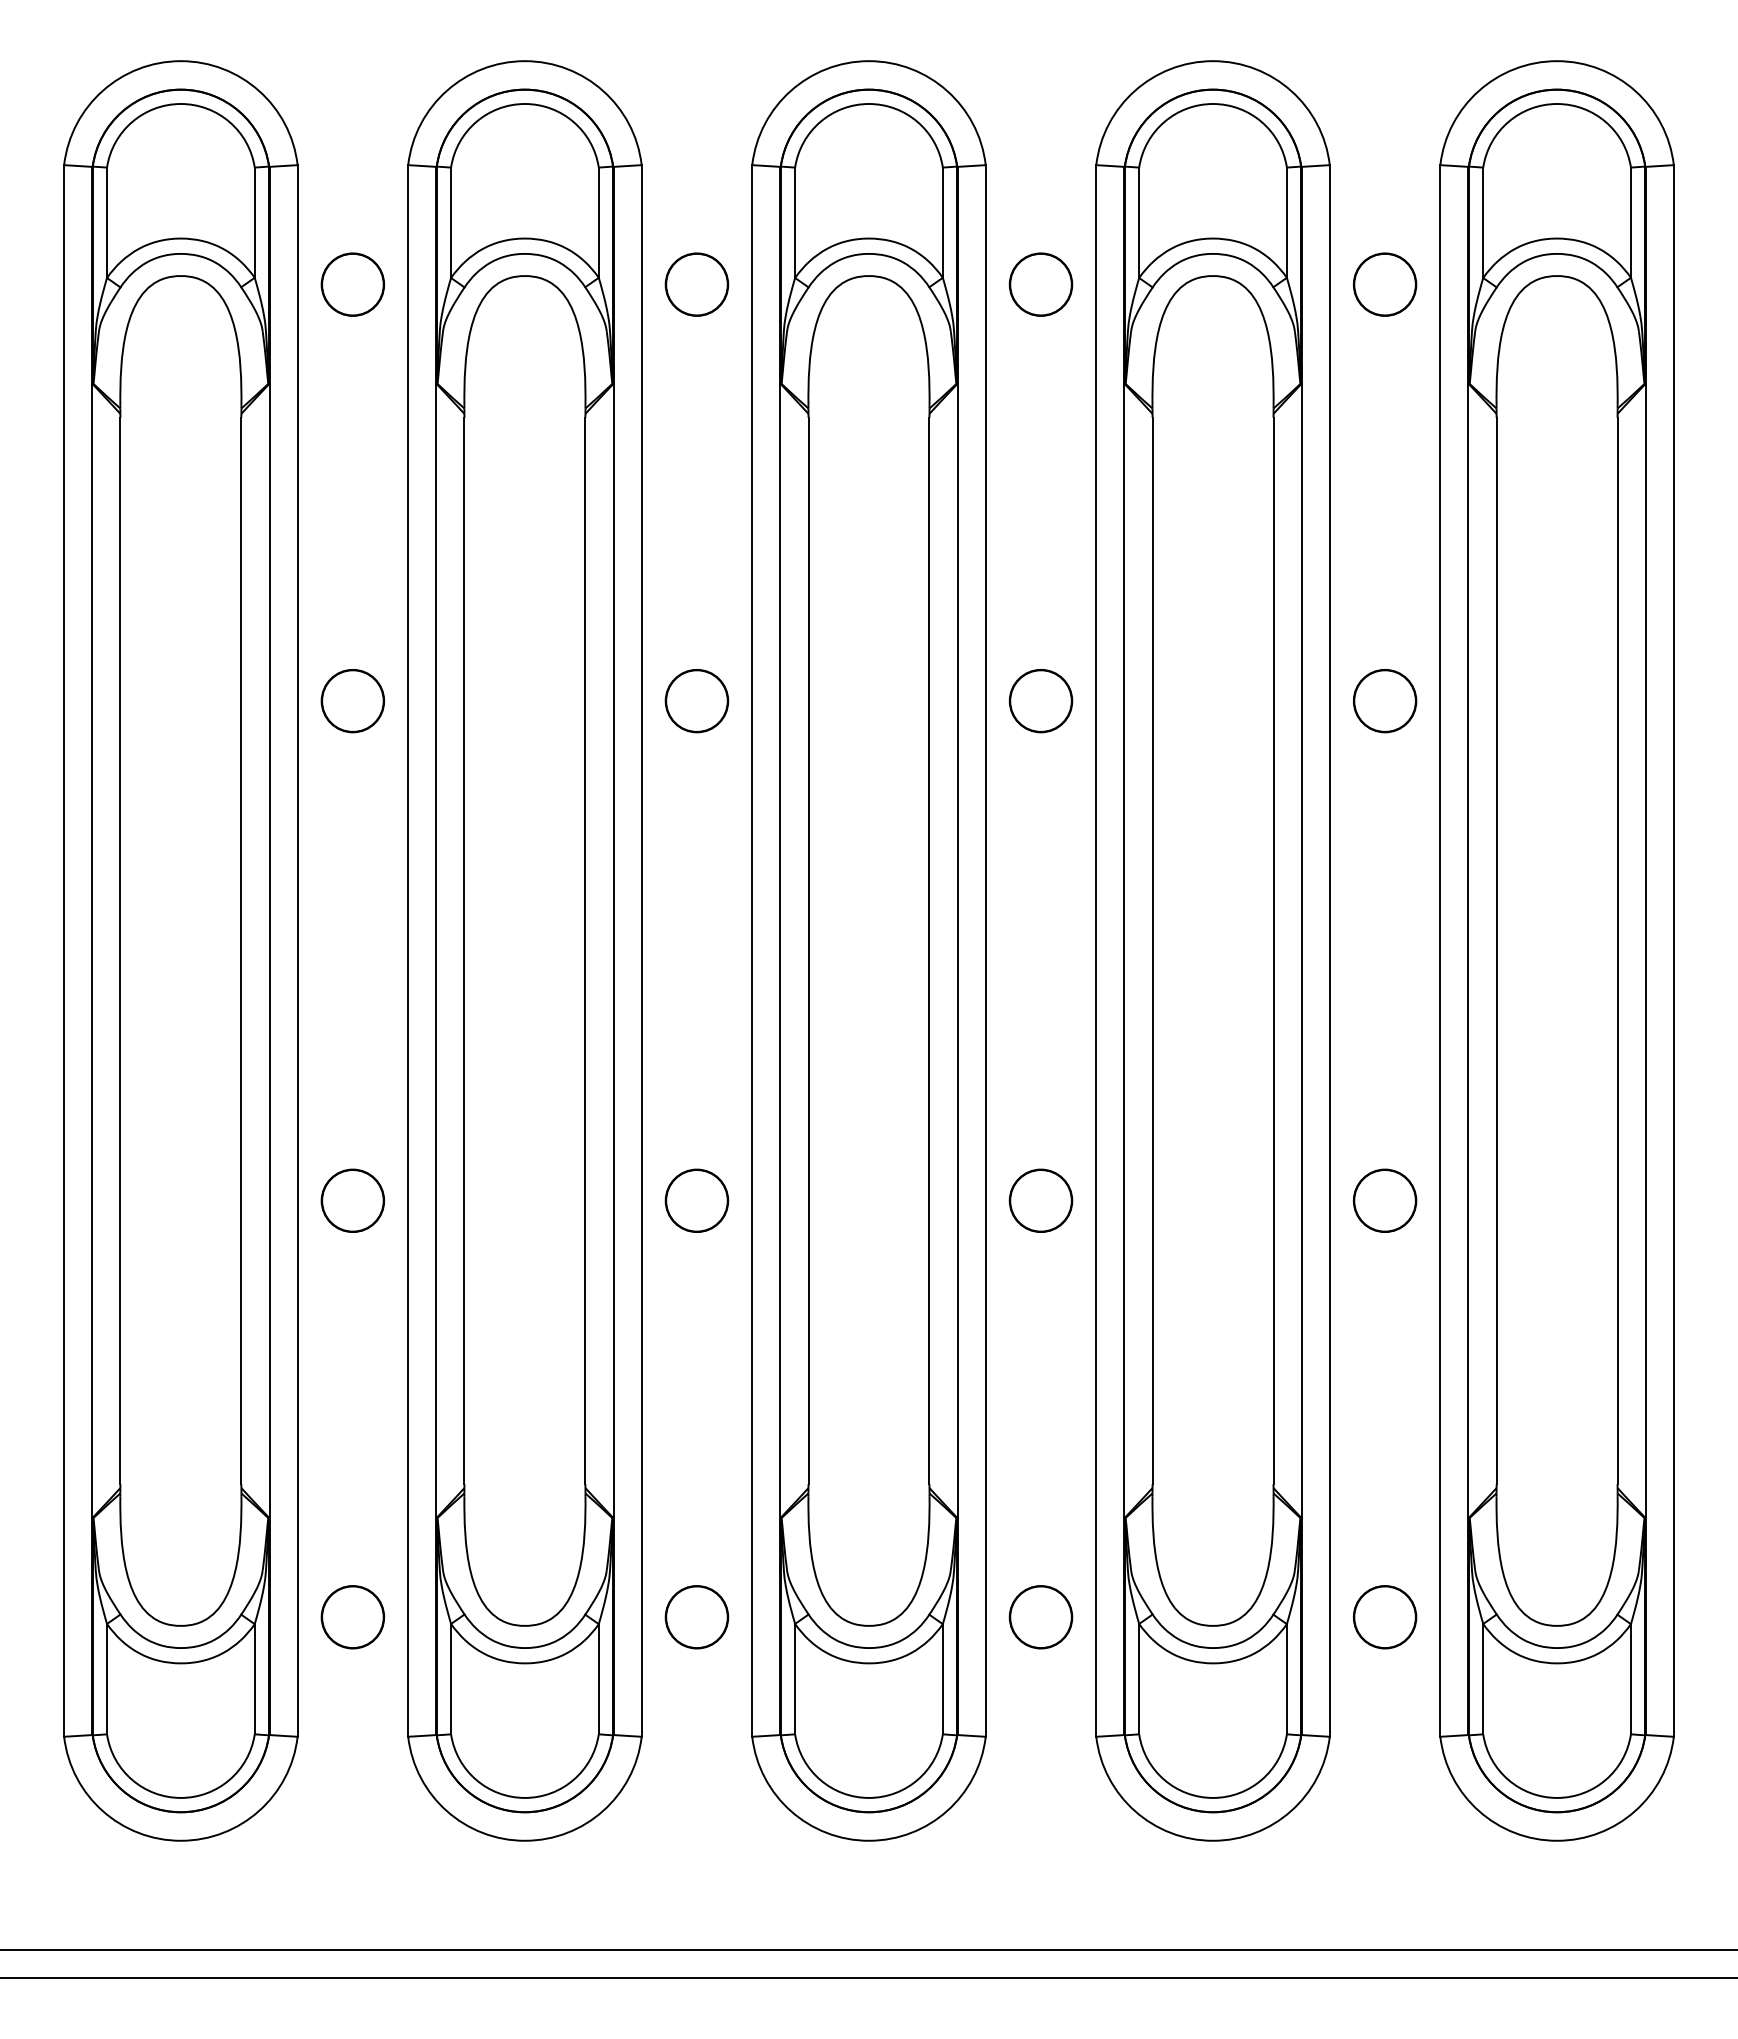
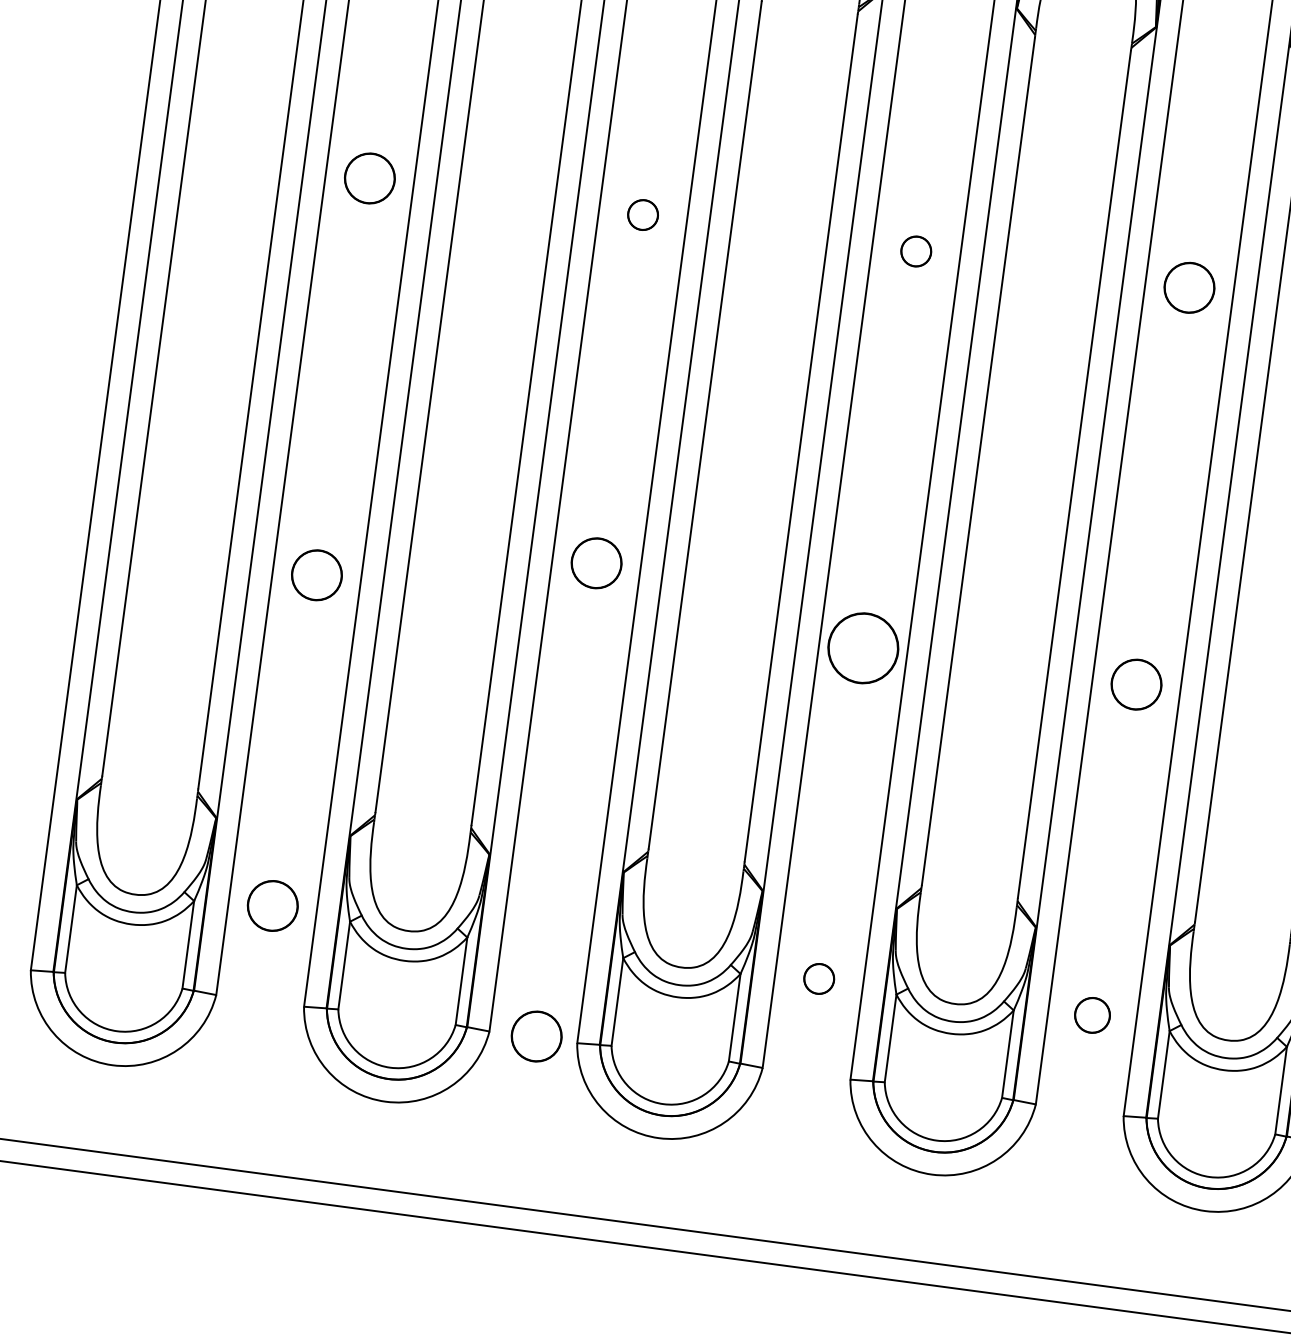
part: (696, 701) -> (642, 215), size x0.6
part: (1040, 701) -> (915, 251), size x0.6
part: (696, 1200) -> (596, 563), moved
part: (1040, 1200) -> (862, 647), size x1.4
part: (696, 1617) -> (536, 1036), moved
part: (1040, 1617) -> (818, 979), size x0.6
circle: (1385, 1617) -> (1092, 1015), size x0.7

